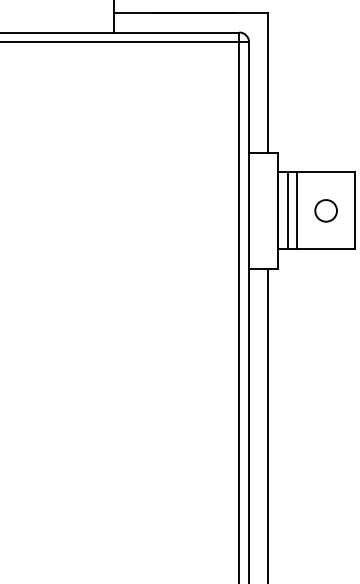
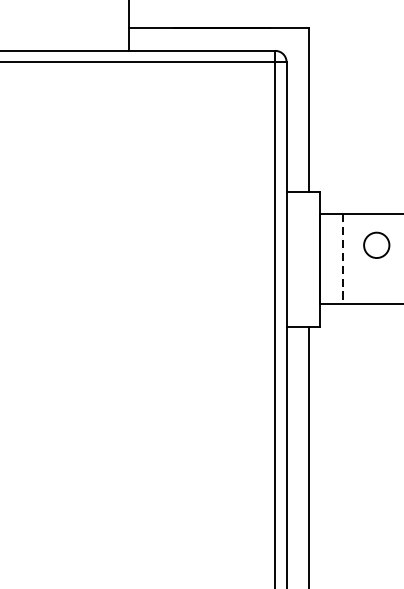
line: (287, 210) -> (331, 258), removed
line: (297, 210) -> (343, 258), solid -> dashed
circle: (325, 210) -> (375, 244), moved

